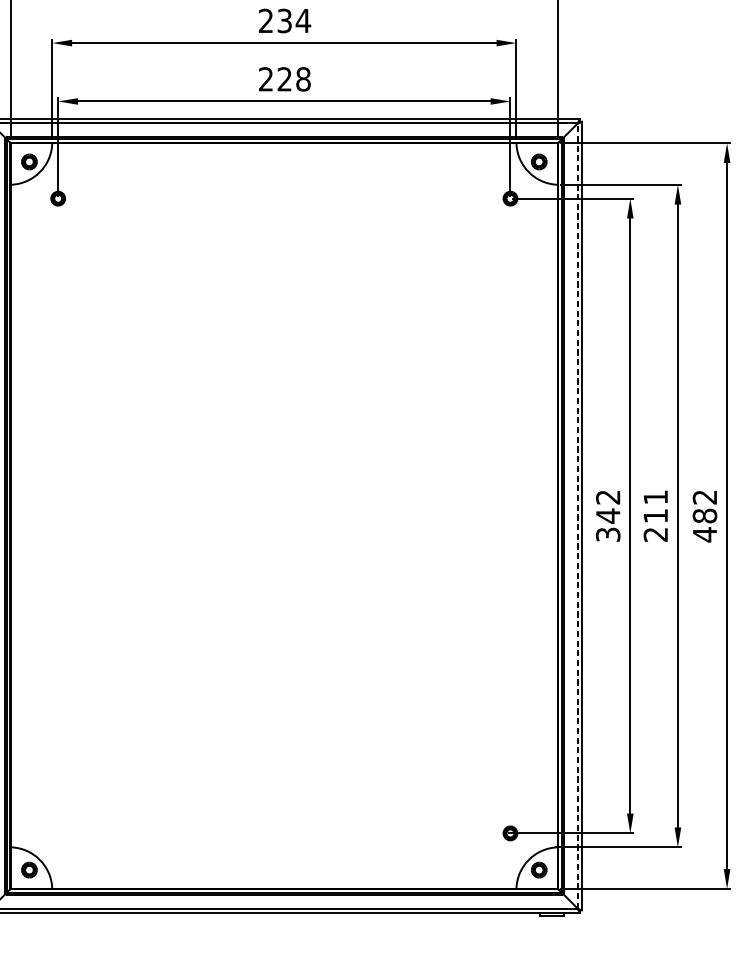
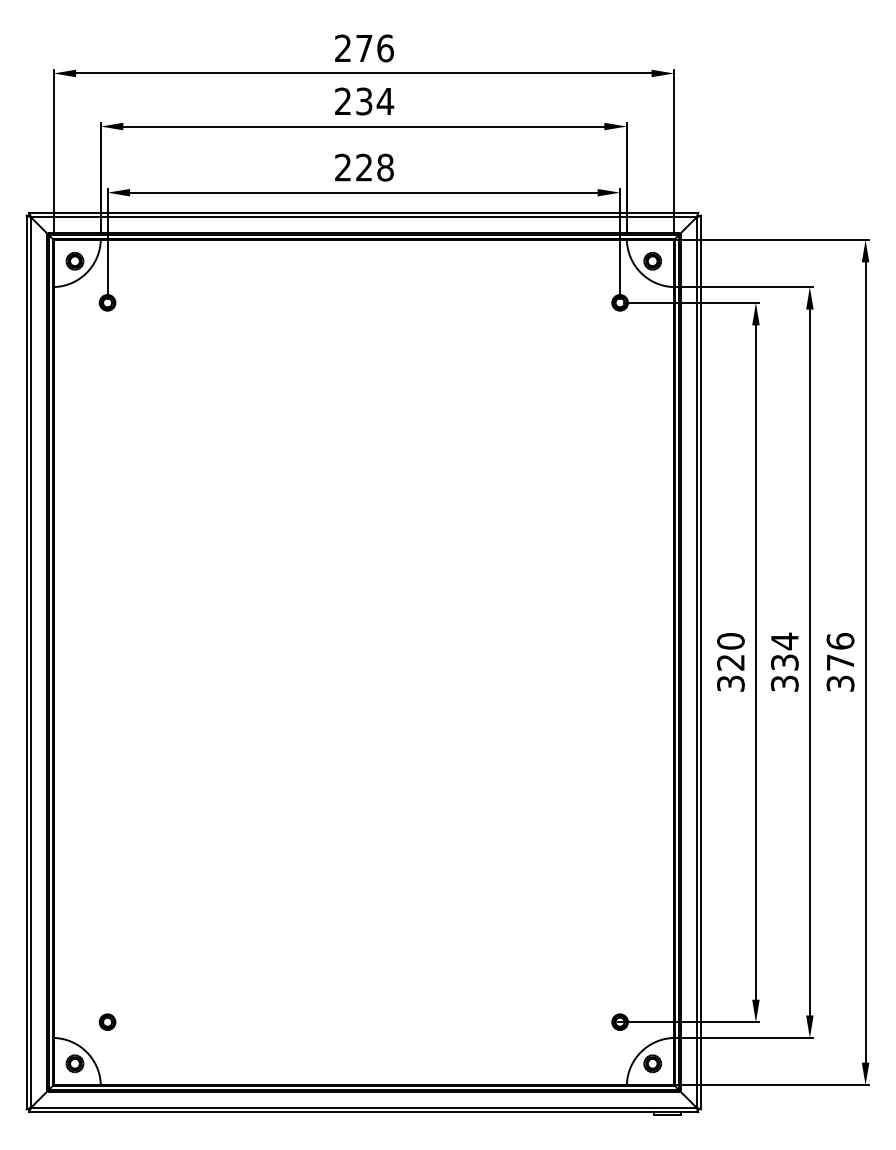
text: (607, 507) -> (730, 652), 342 -> 320
text: (655, 515) -> (784, 661), 211 -> 334
line: (577, 516) -> (696, 662), dashed -> solid
text: (704, 516) -> (840, 662), 482 -> 376
part: (58, 832) -> (107, 1021), added

